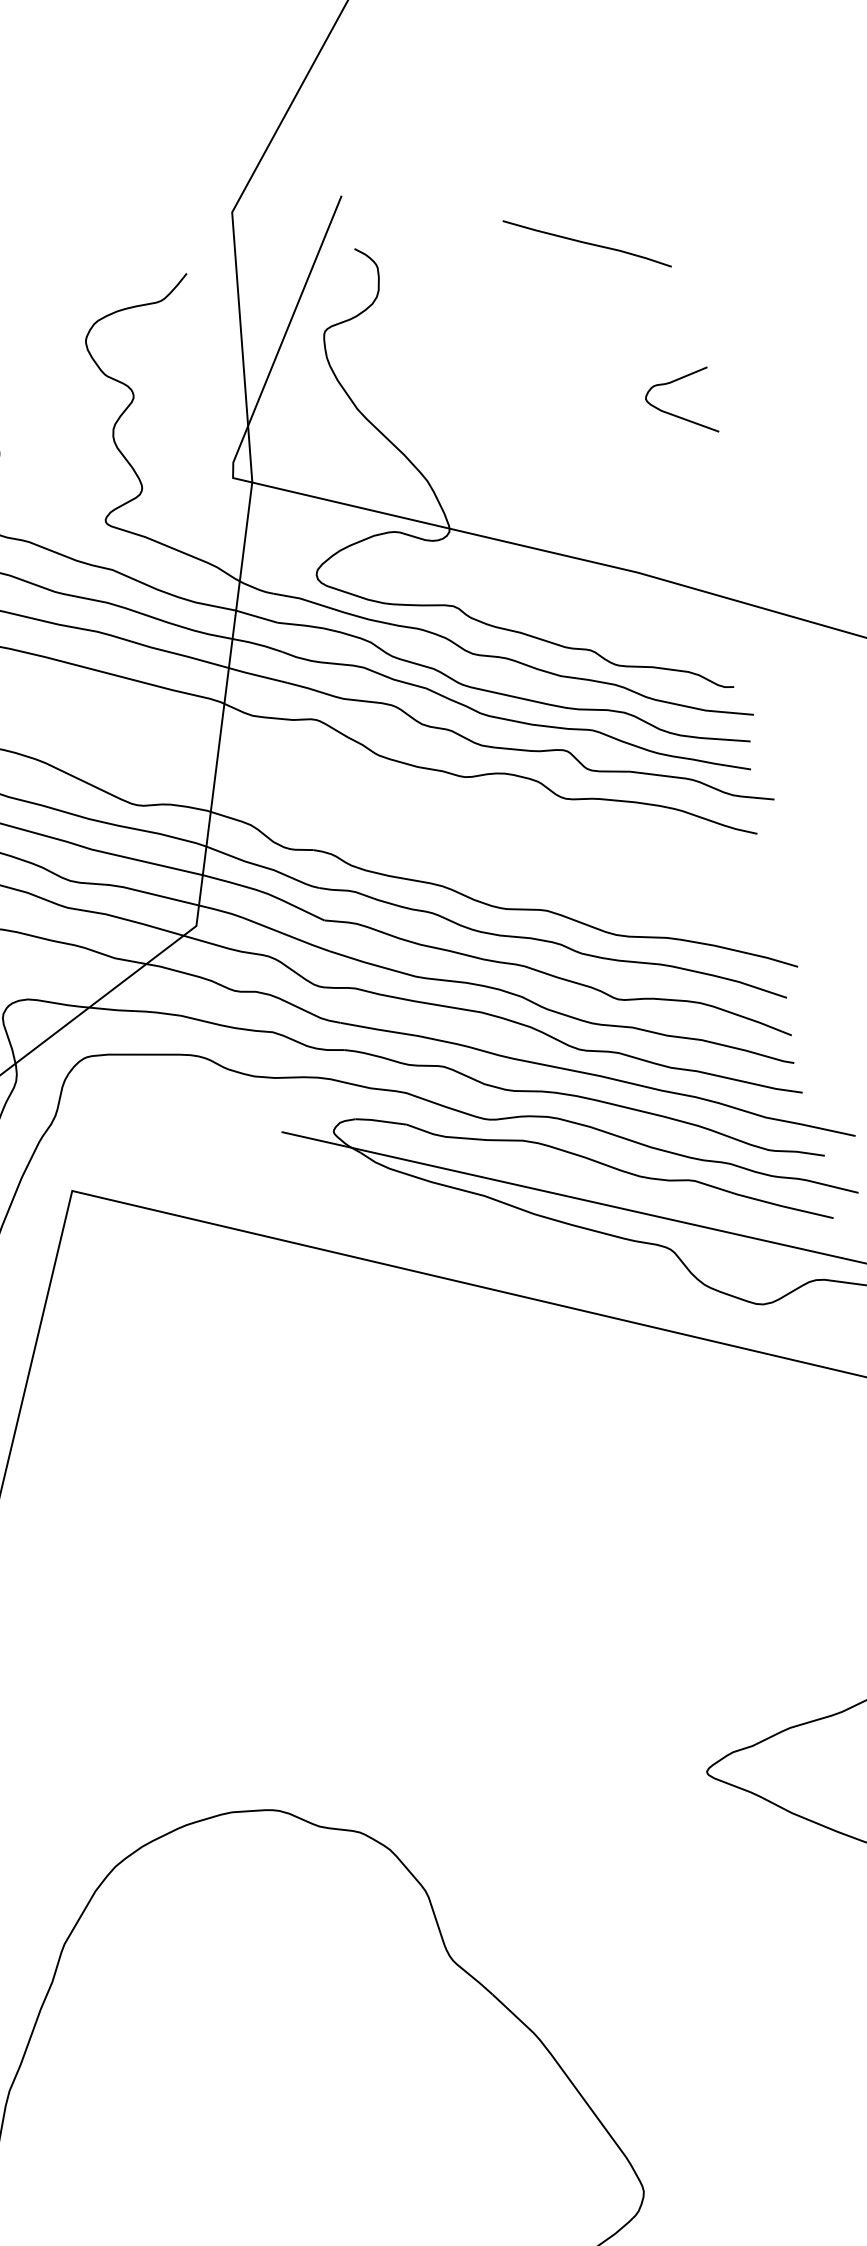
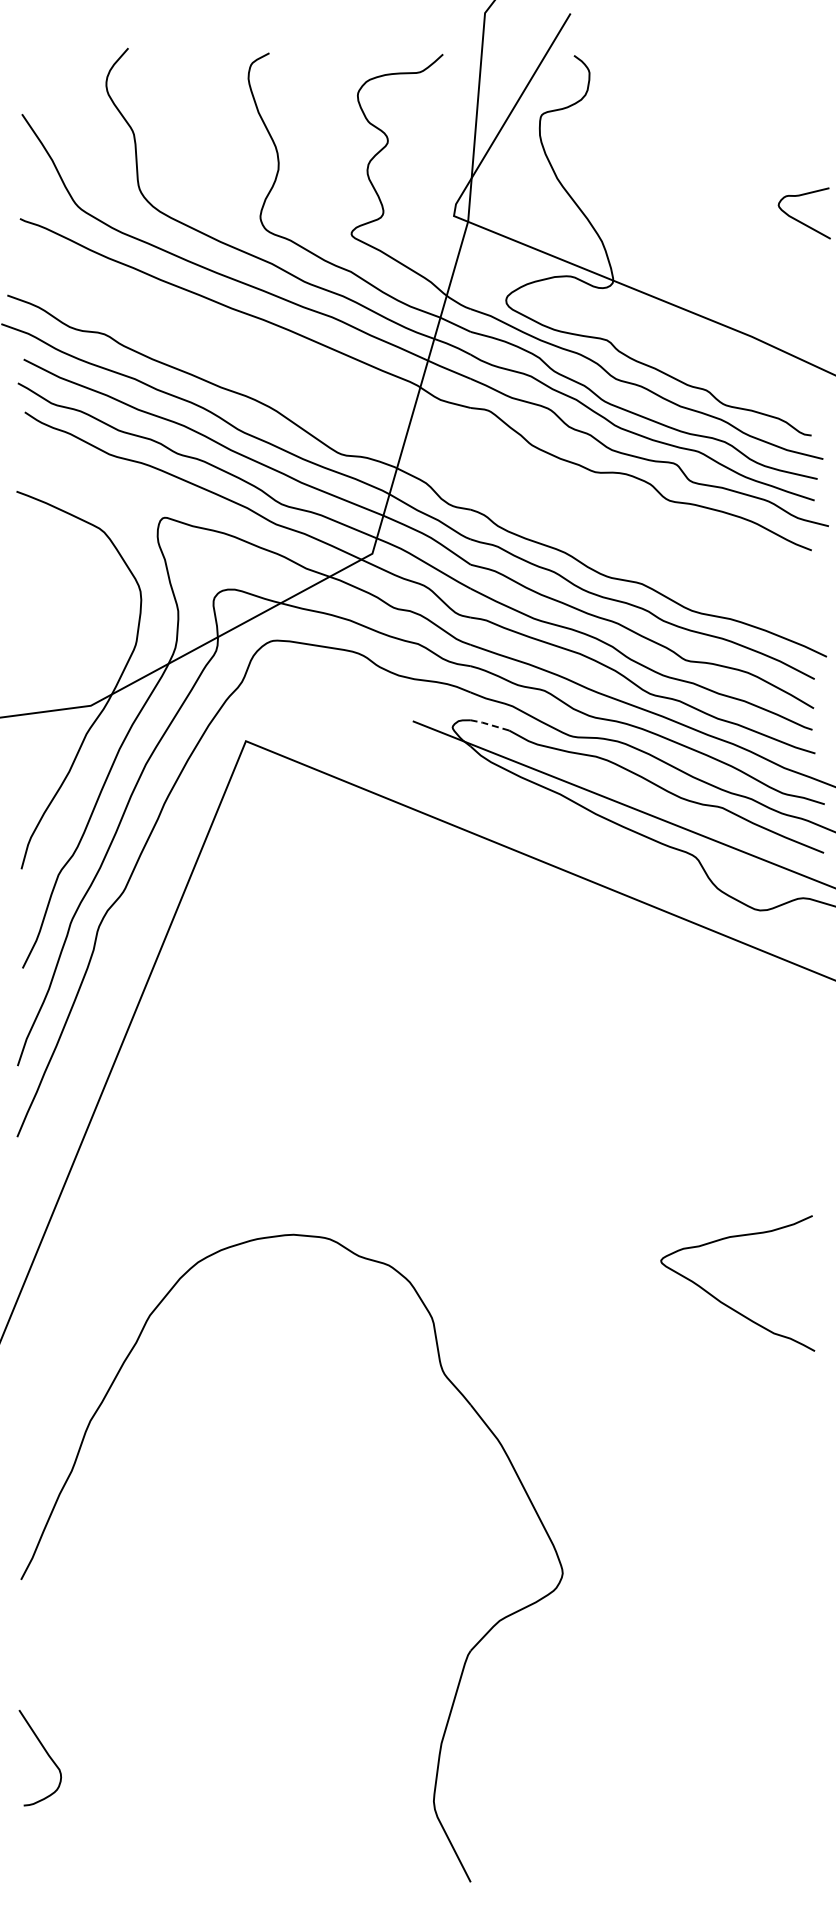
curve: (587, 243) -> (752, 79), removed
line: (380, 1120) -> (489, 724), solid -> dashed

